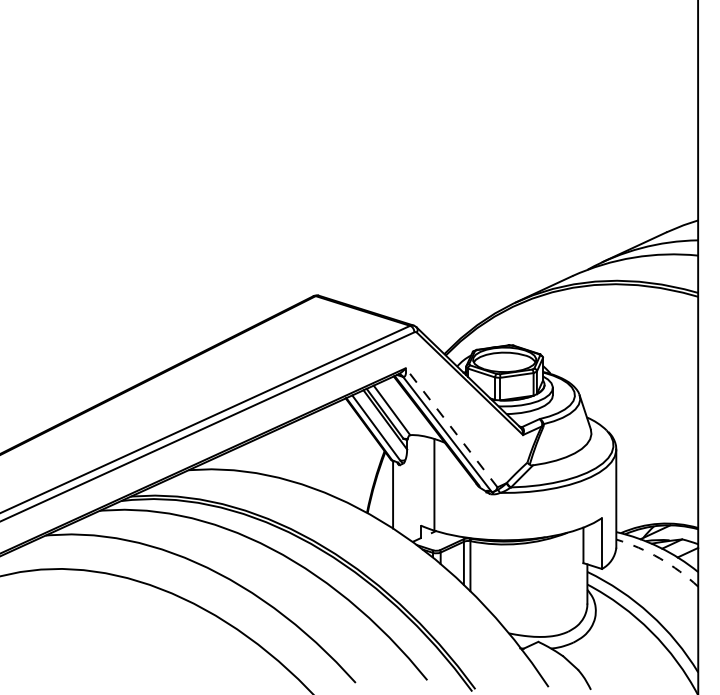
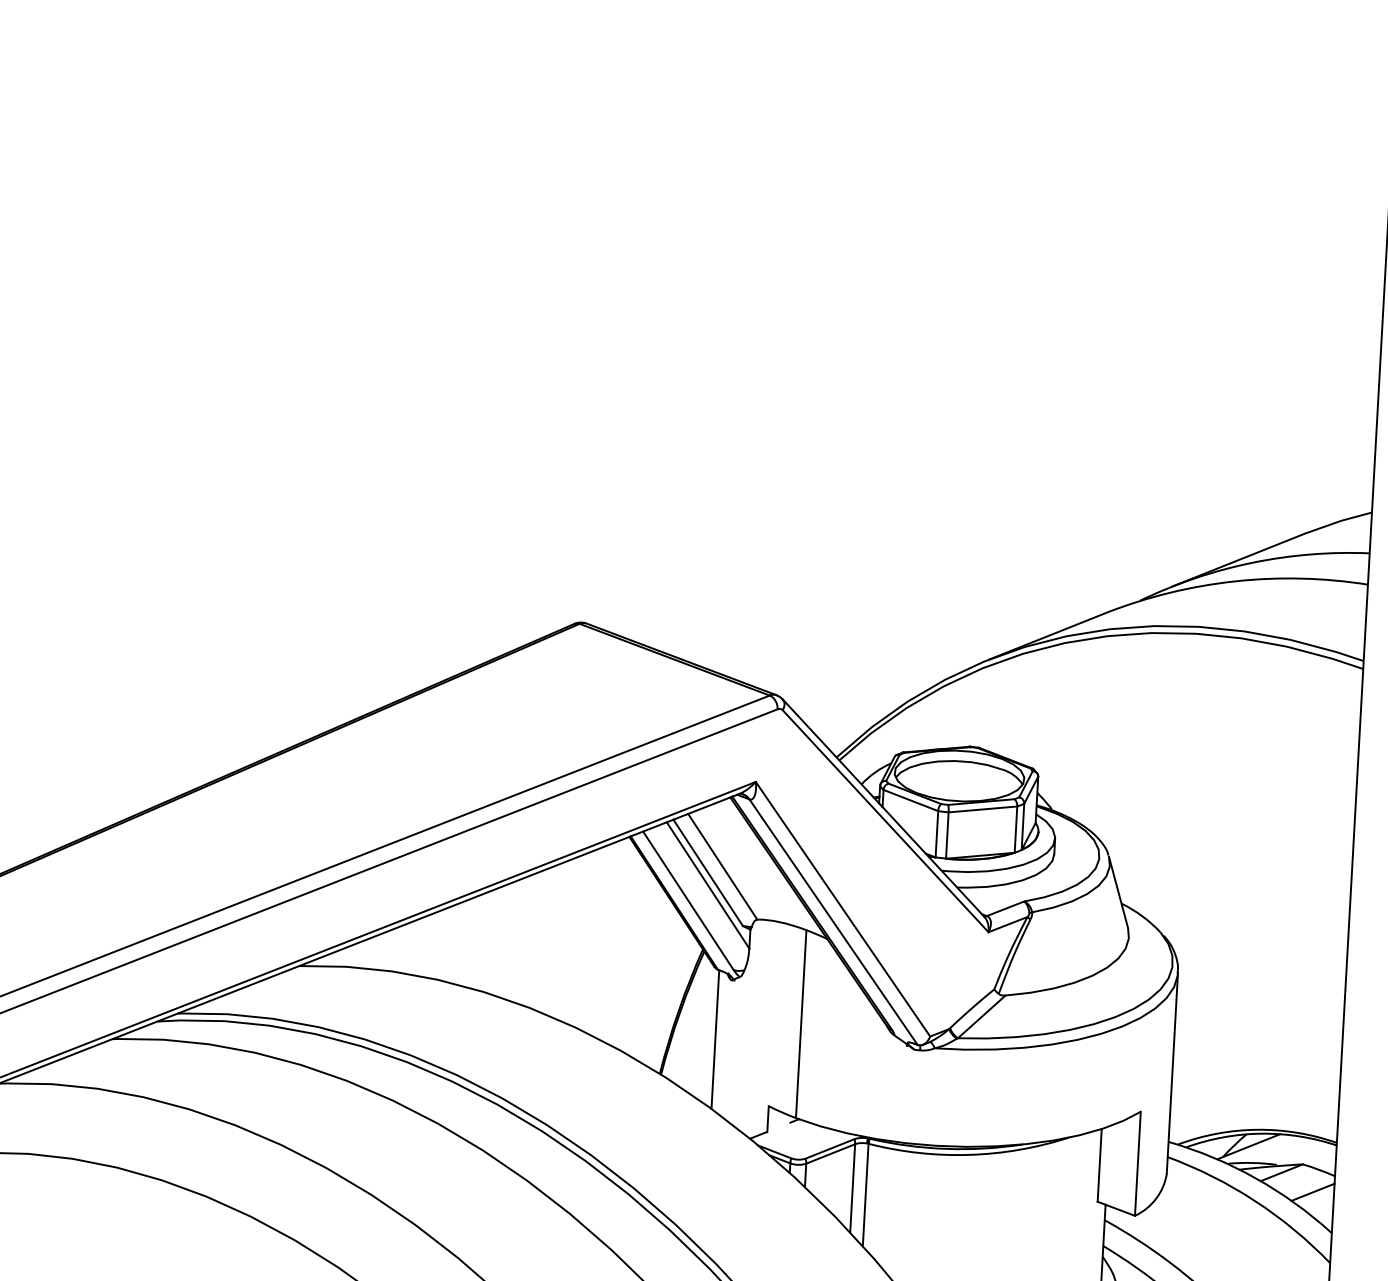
line: (451, 427) -> (842, 908), dashed -> solid
arc: (659, 558) -> (1254, 1200), dashed -> solid

